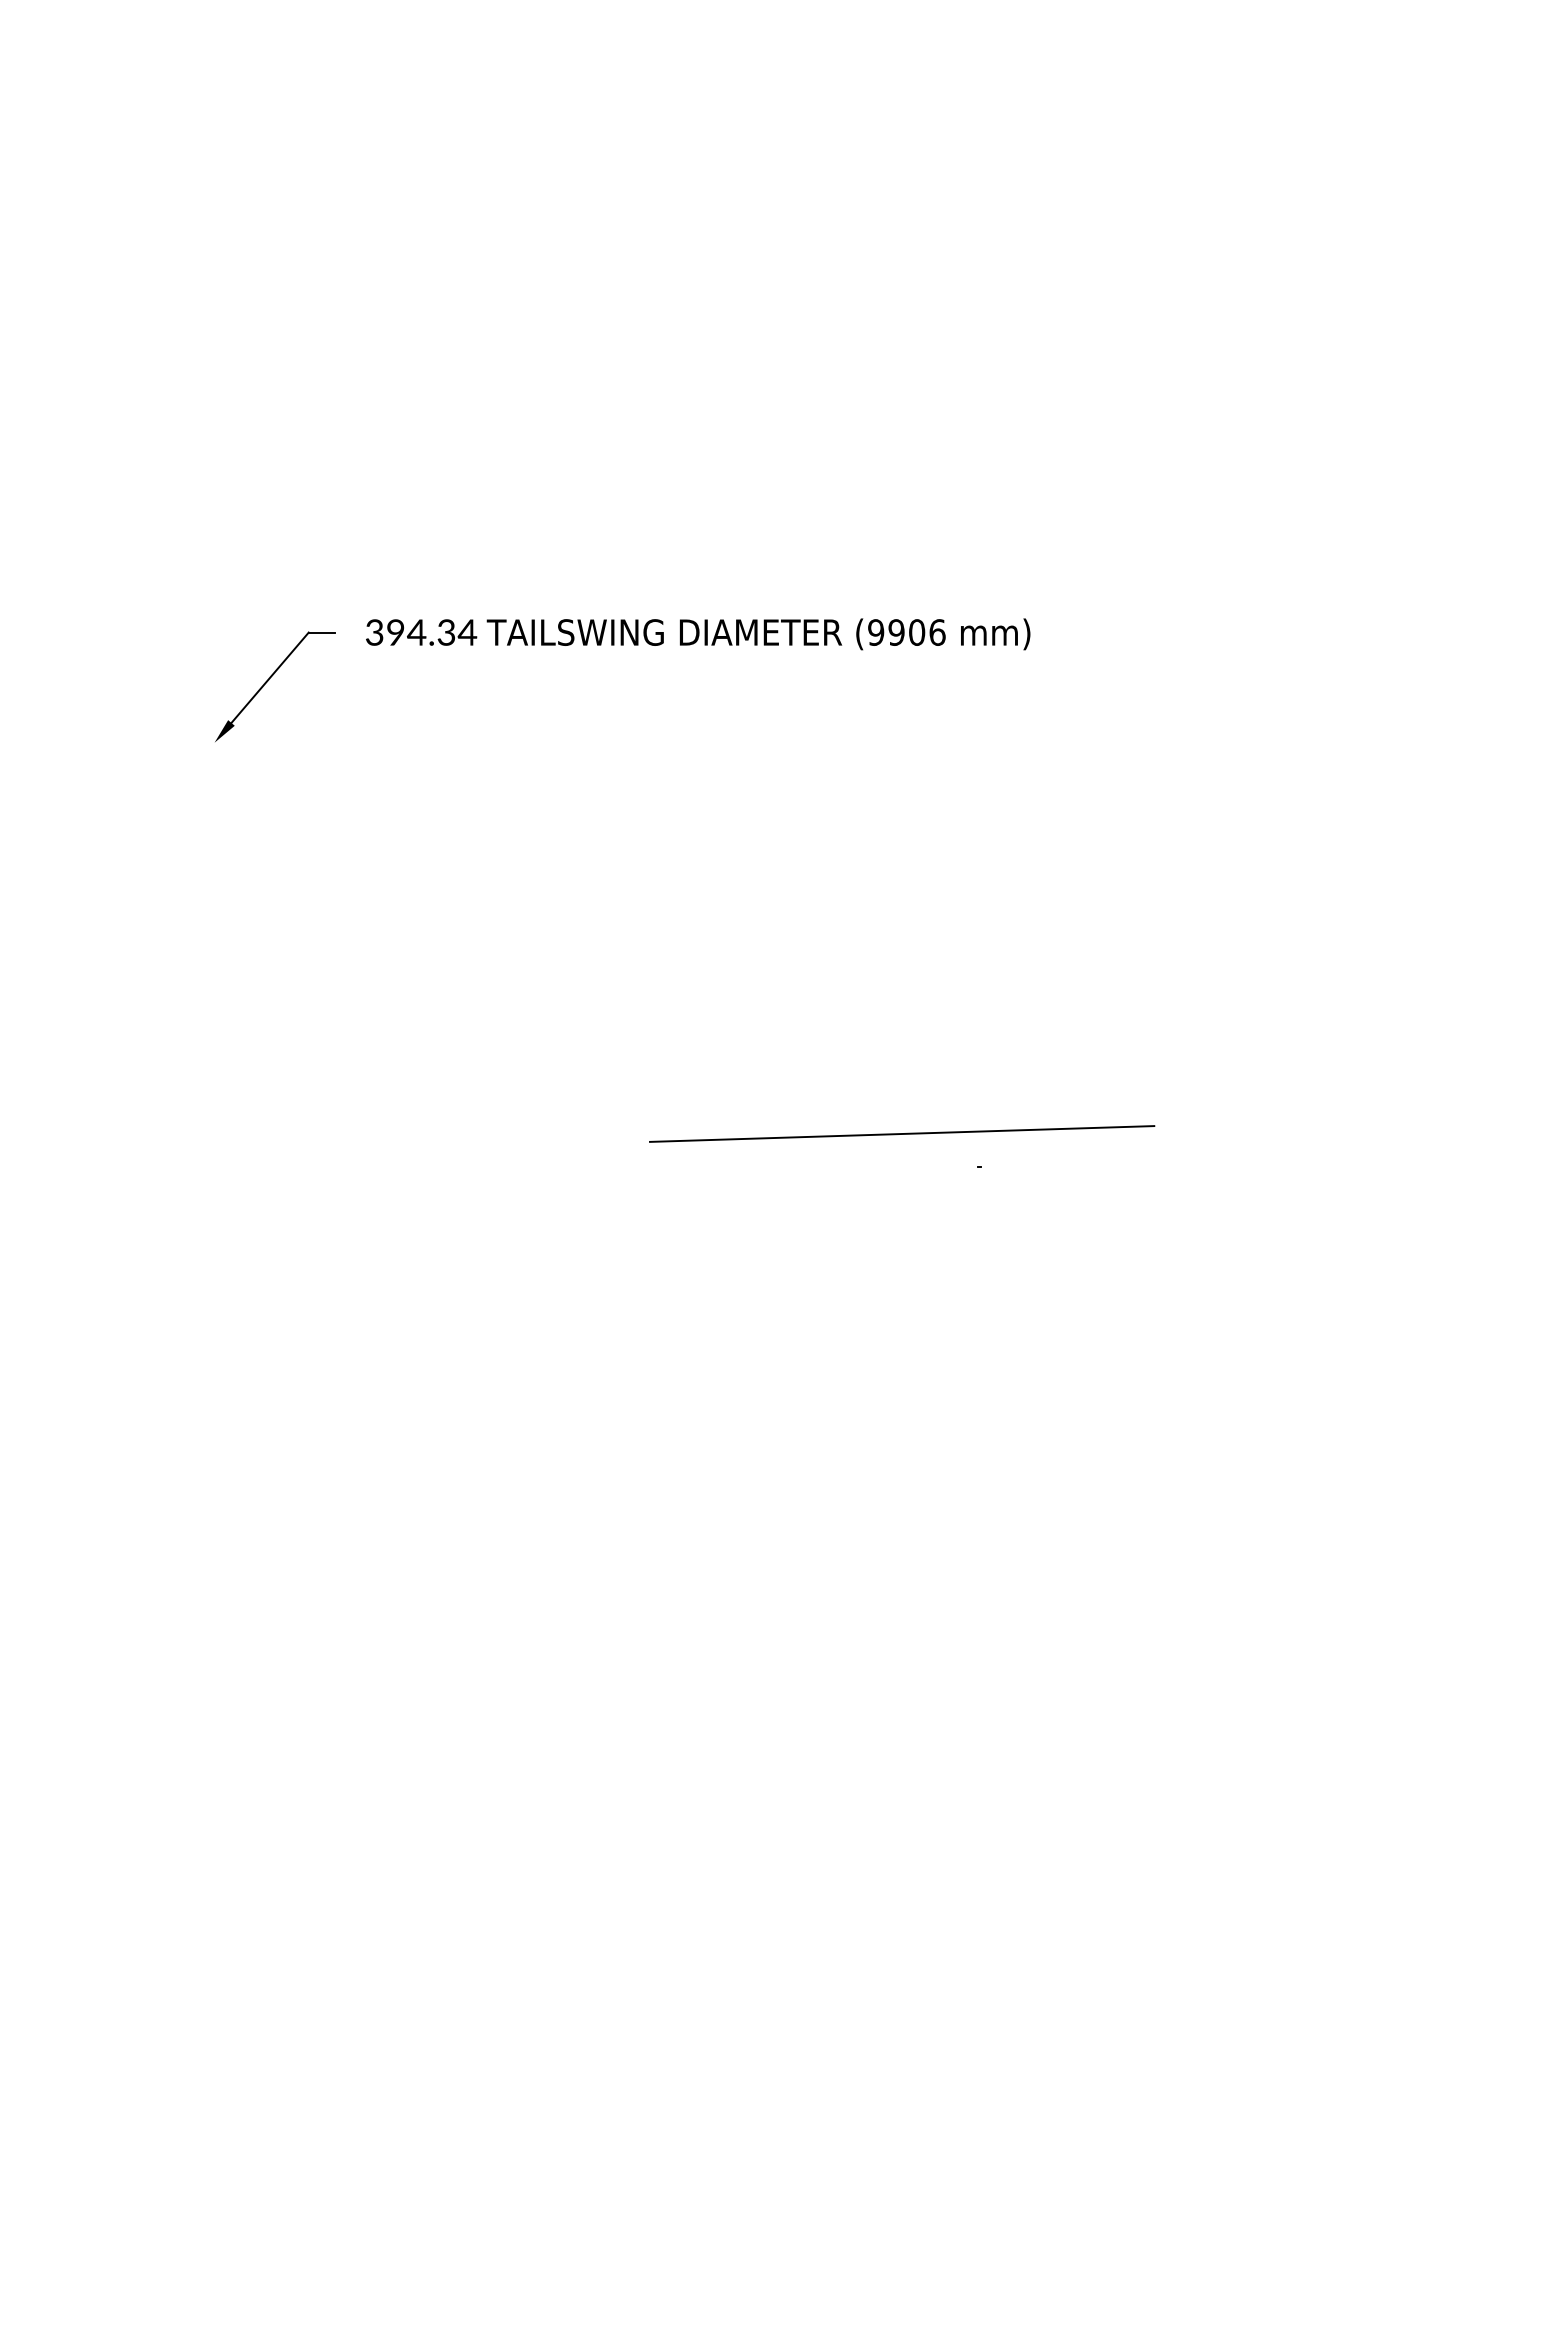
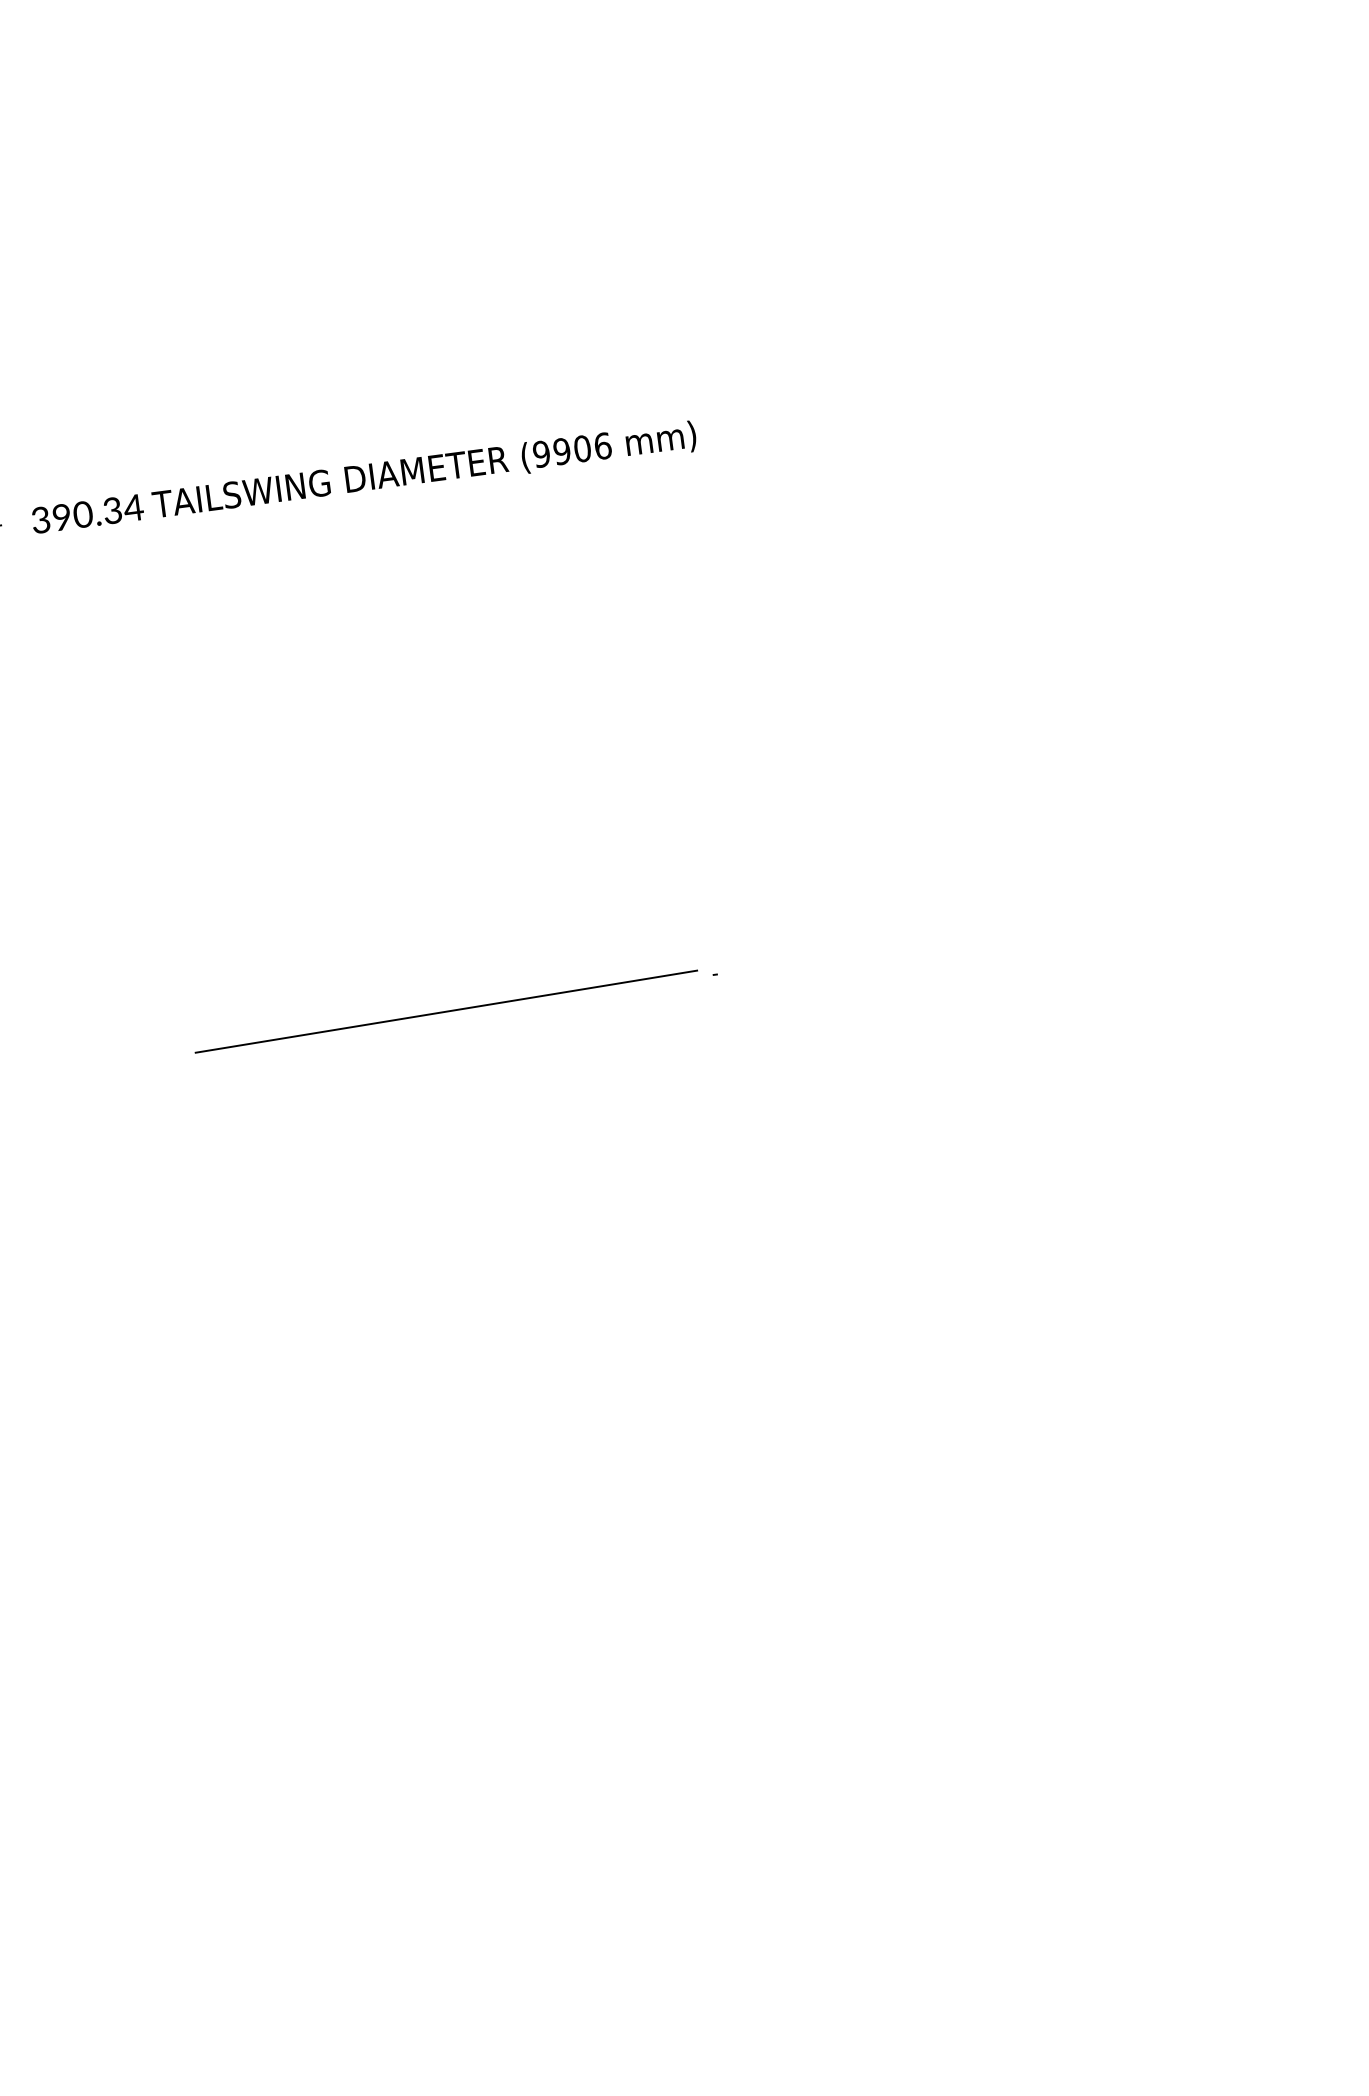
text: (416, 632) -> (82, 514), 394.34 -> 390.34
line: (902, 1133) -> (446, 1011), moved

